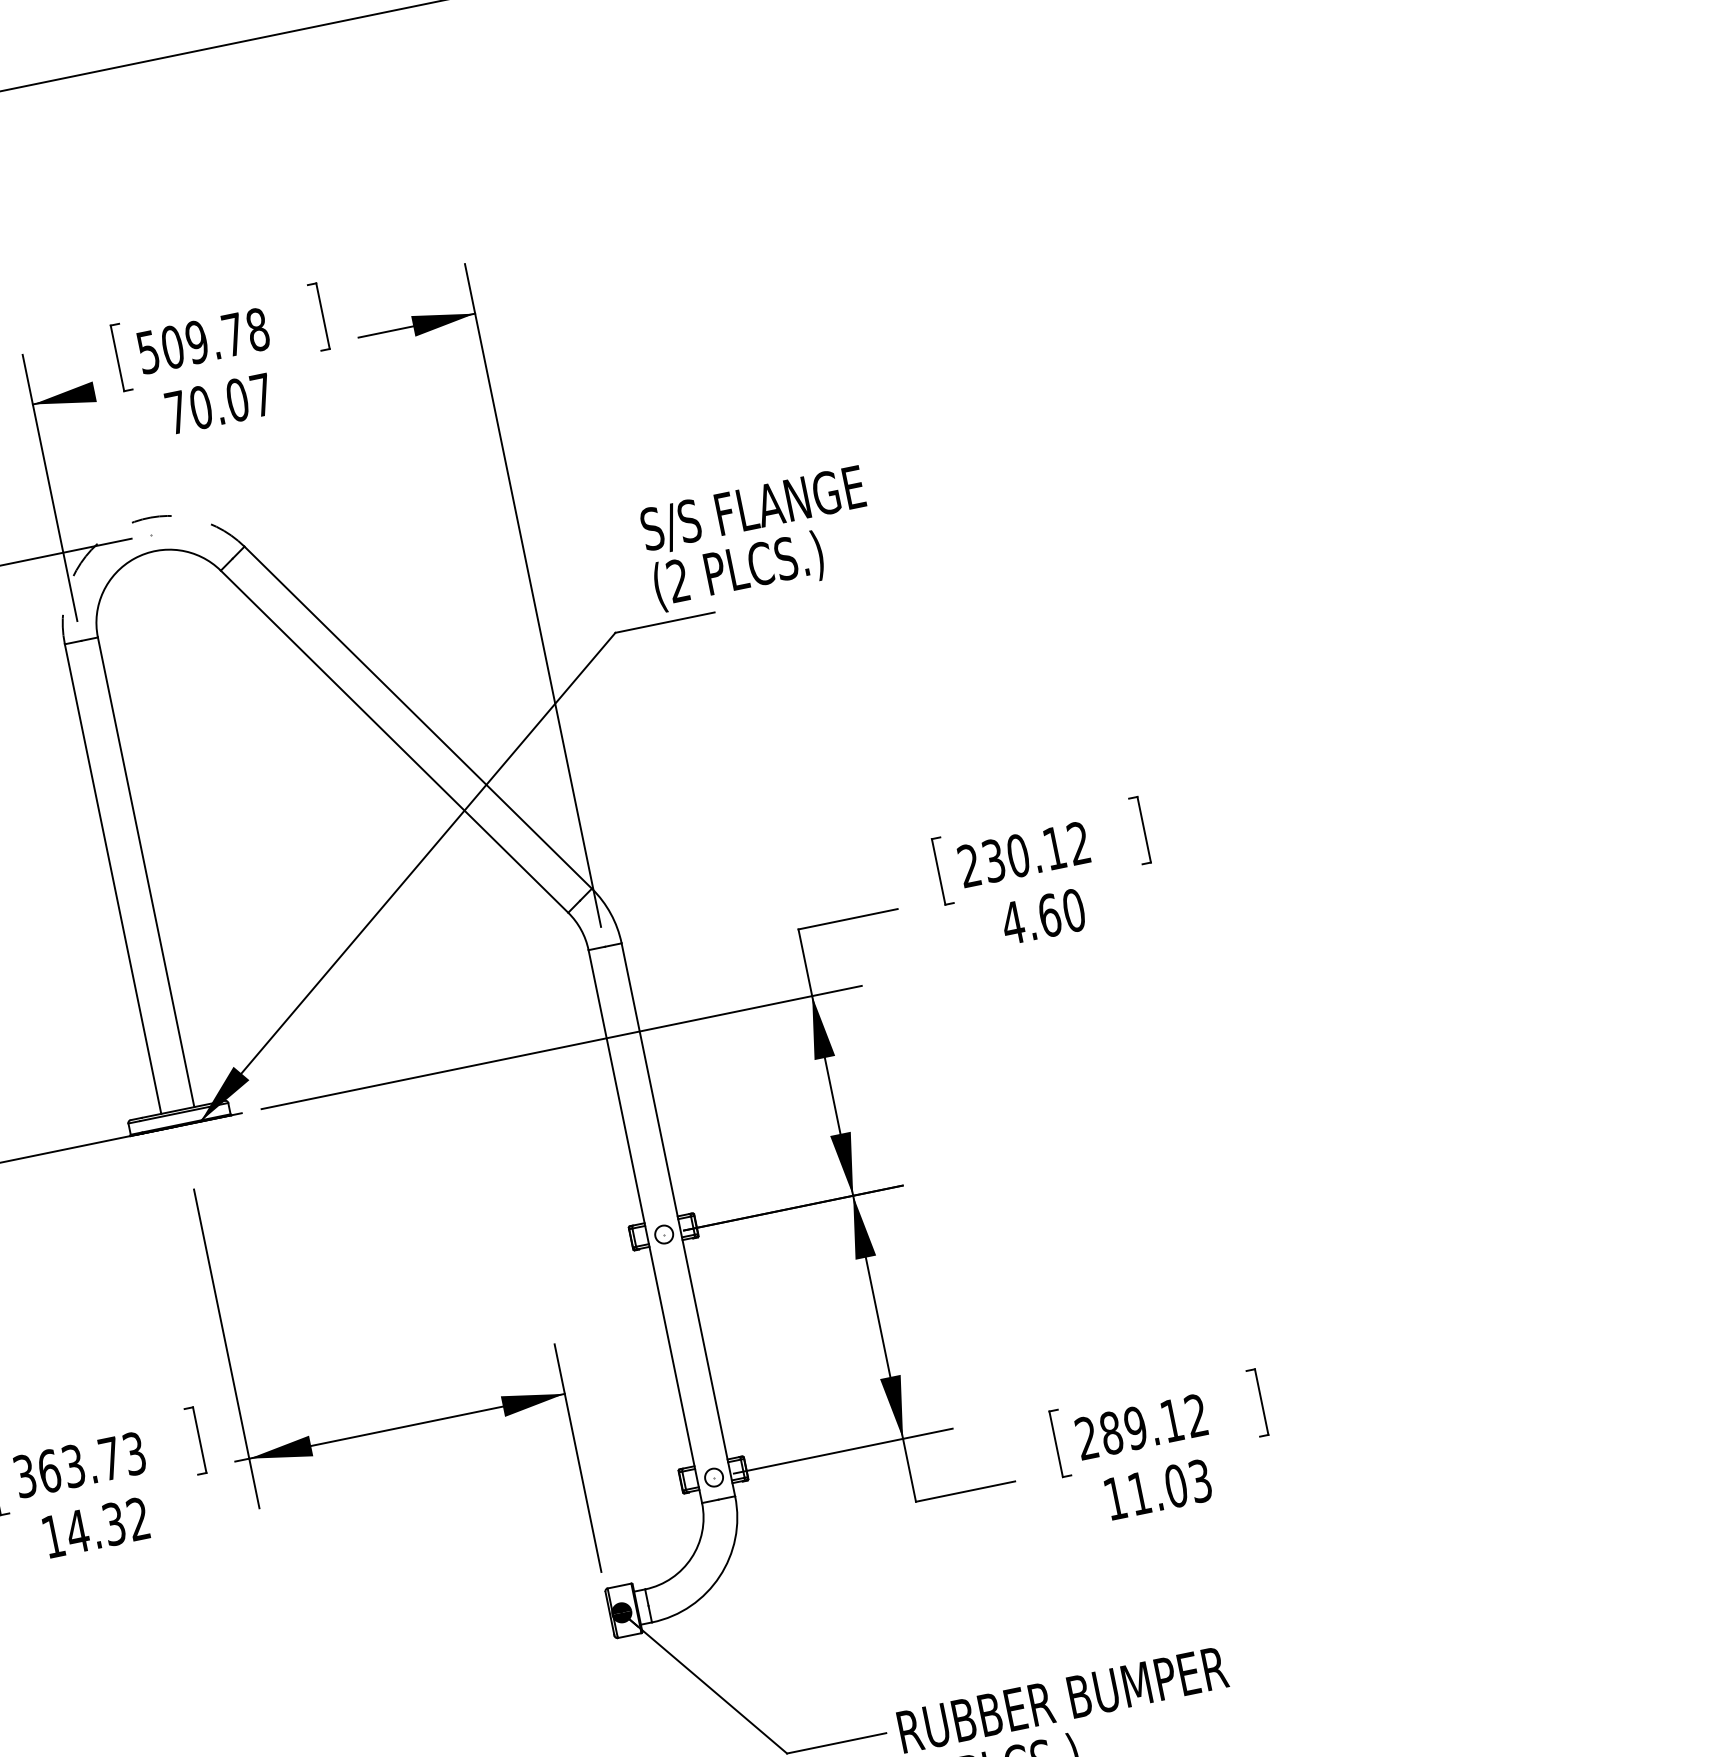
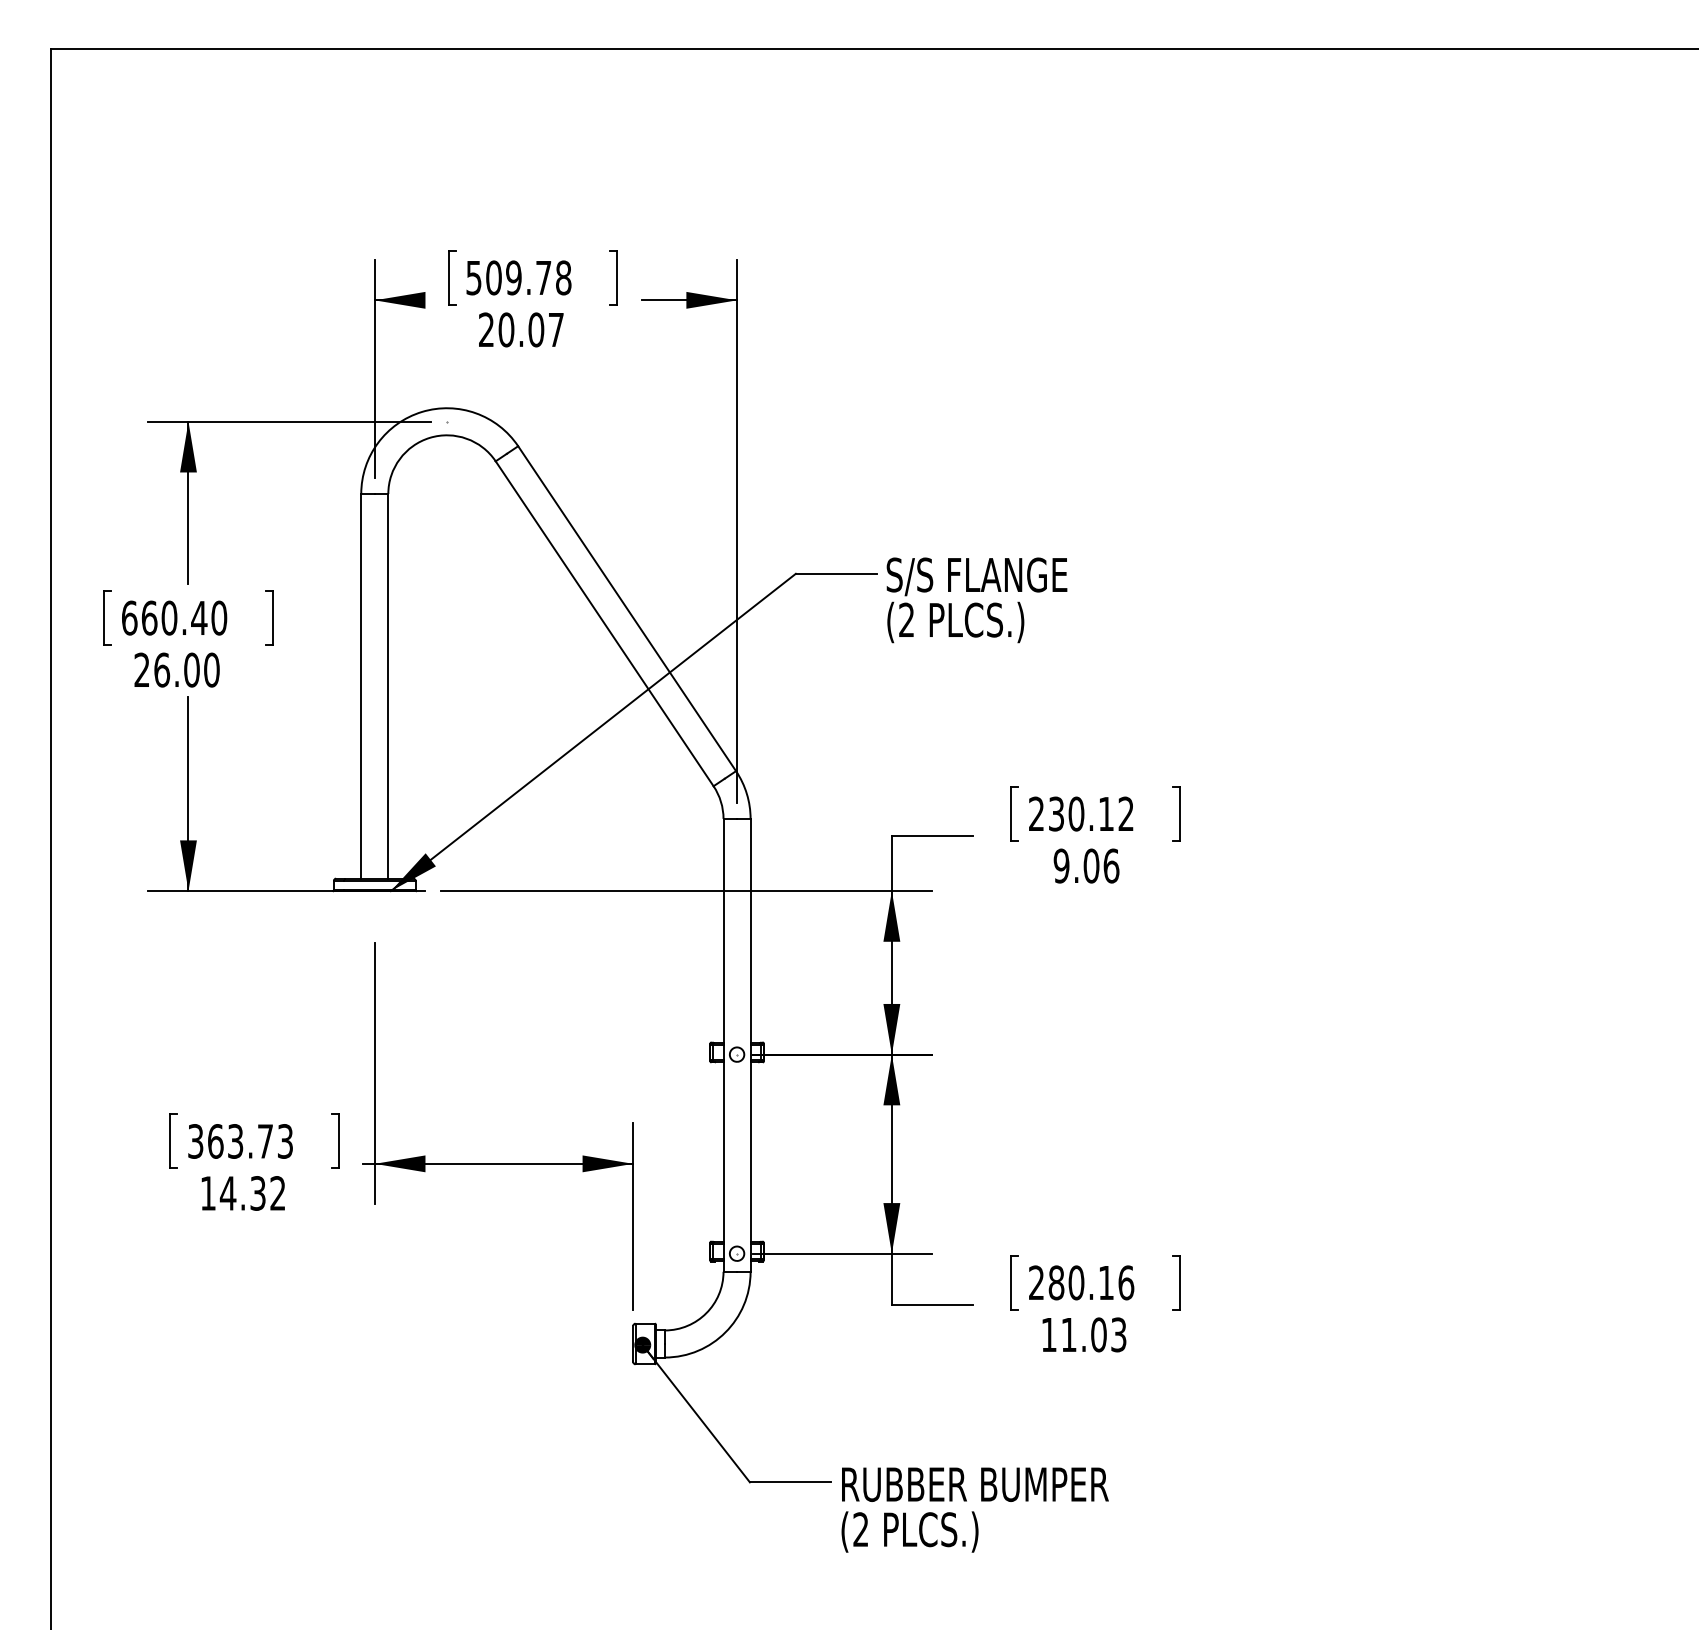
text: (176, 412) -> (486, 329), 70.07 -> 20.07
arc: (118, 528) -> (422, 411), dashed -> solid
text: (758, 539) -> (976, 600), moved
text: (1043, 916) -> (1086, 865), 4.60 -> 9.06
text: (1166, 1421) -> (1101, 1282), 289.12 -> 280.16

